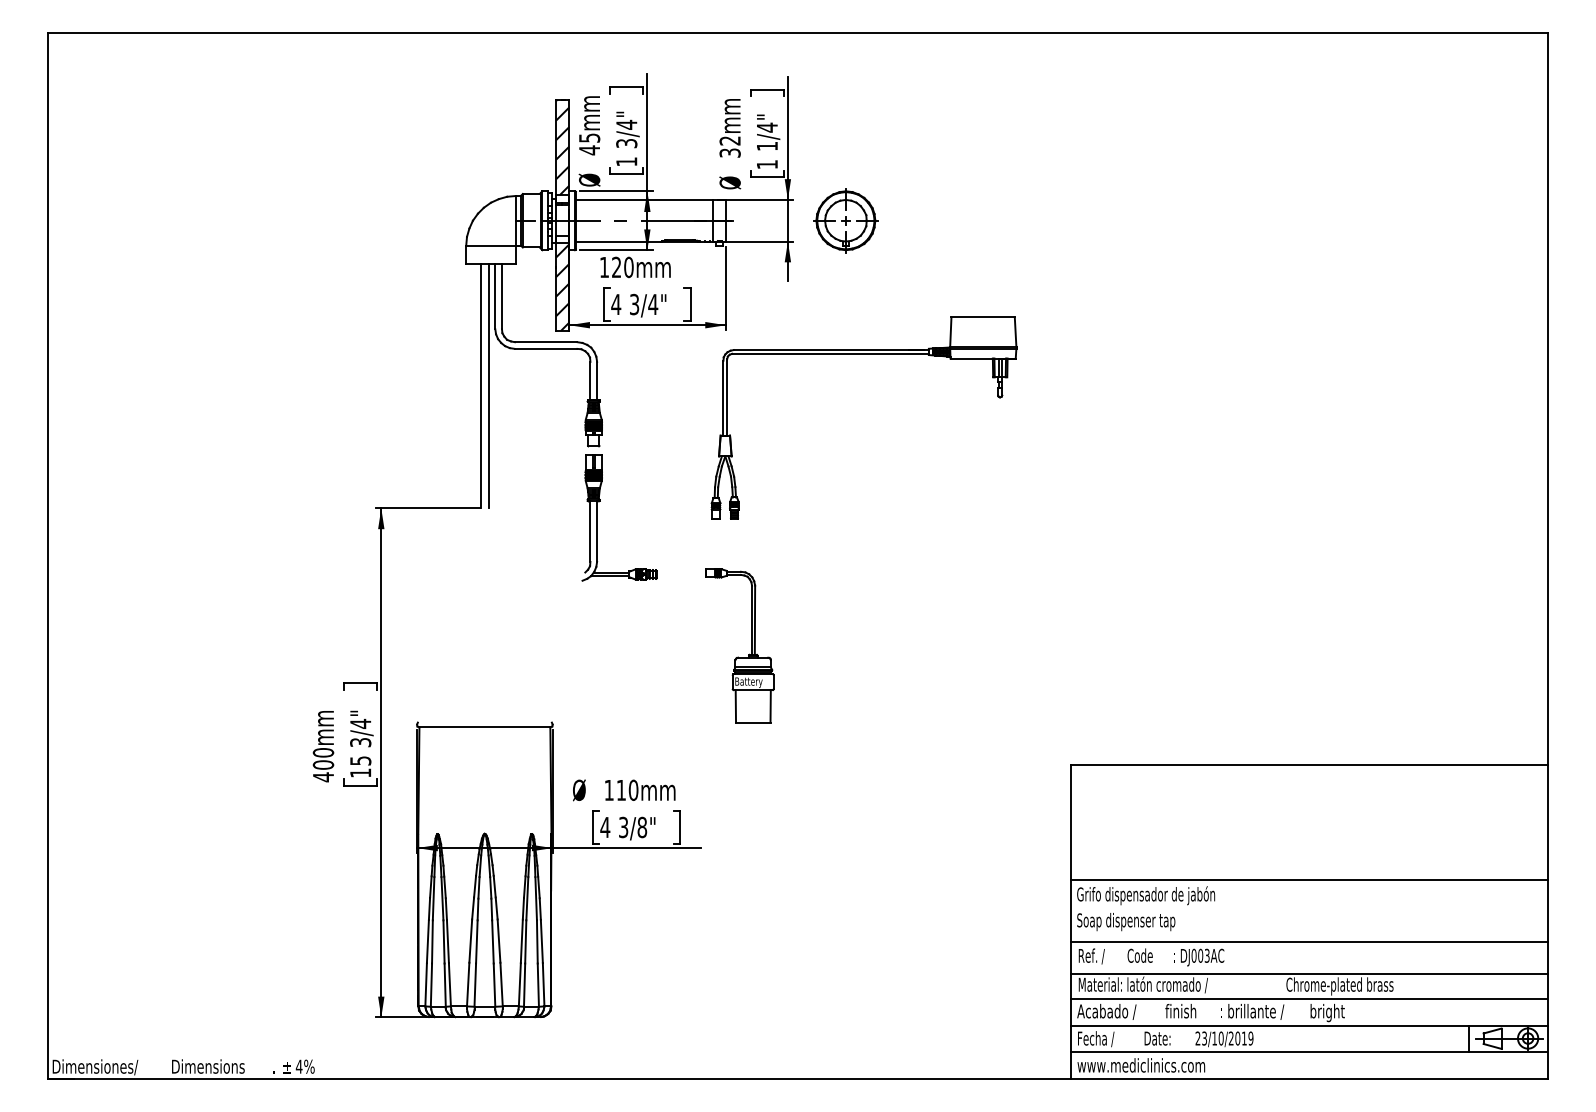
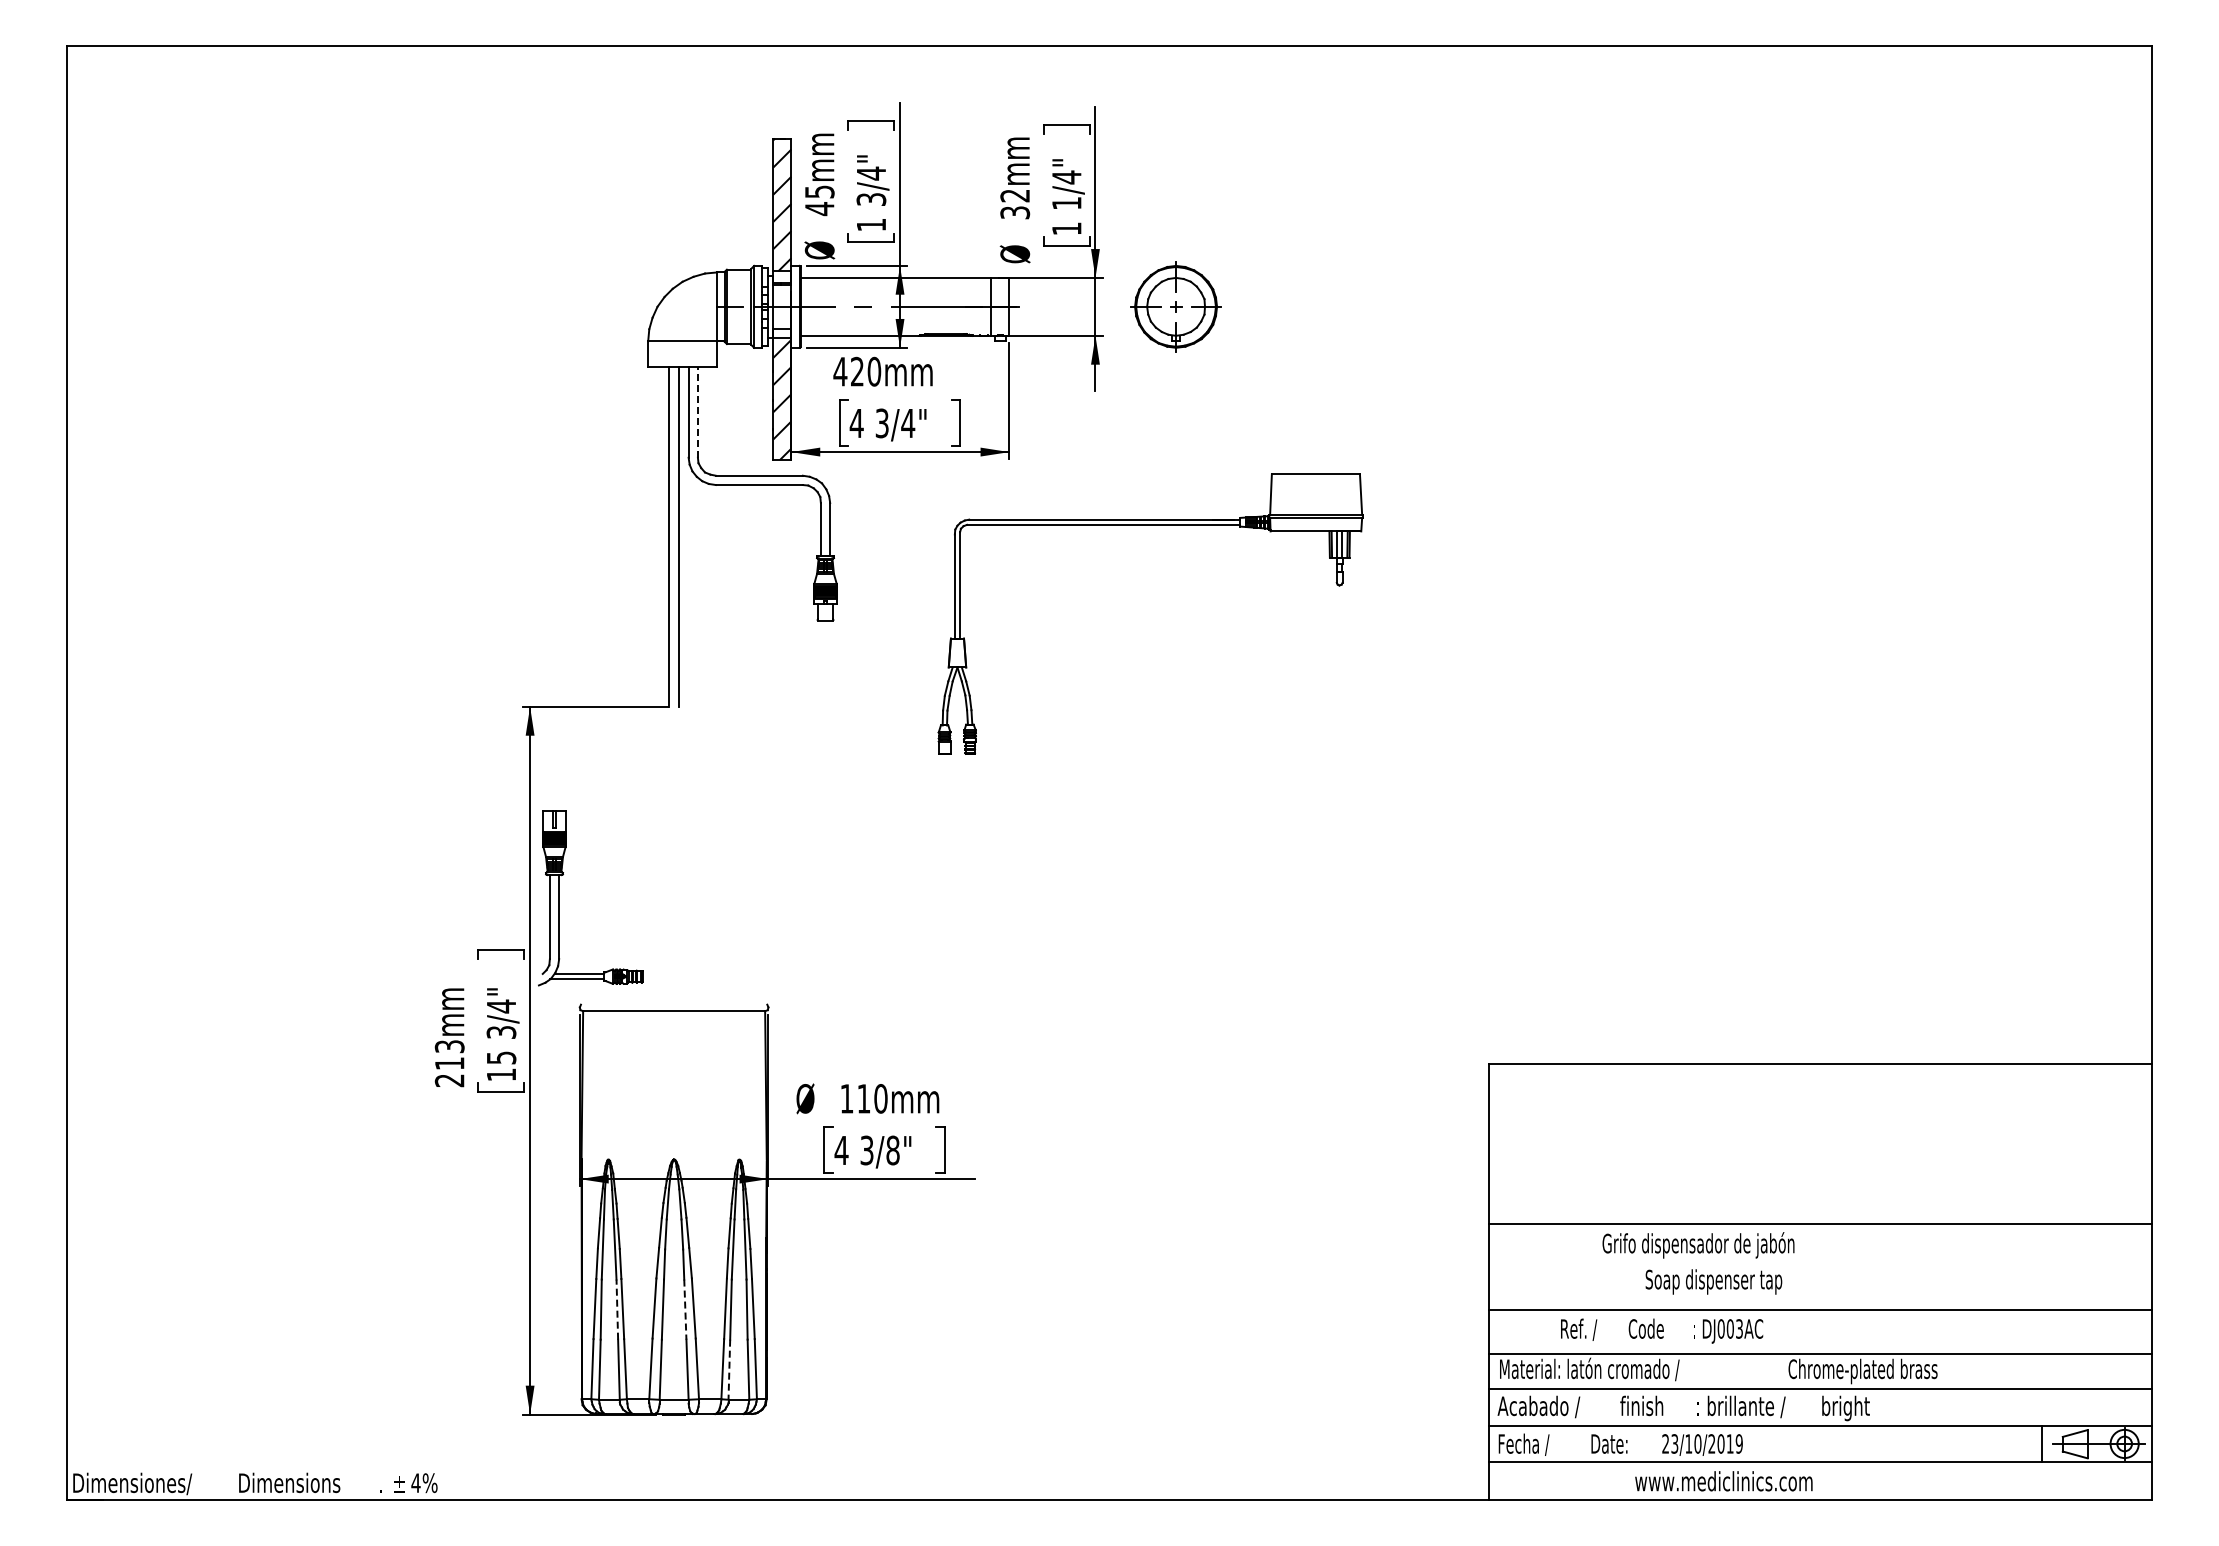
text: (604, 267) -> (840, 371), 120mm -> 420mm
line: (501, 296) -> (697, 411), solid -> dashed
part: (864, 354) -> (1150, 525), moved
part: (597, 518) -> (559, 898), moved
part: (739, 657) -> (1028, 913), removed
text: (323, 764) -> (449, 1063), 400mm -> 213mm
text: (1146, 895) -> (1698, 1245), moved
text: (1125, 921) -> (1713, 1281), moved
line: (444, 941) -> (617, 1309), solid -> dashed
line: (493, 942) -> (685, 1310), solid -> dashed
text: (1151, 956) -> (1662, 1330), moved
line: (524, 985) -> (729, 1370), solid -> dashed
text: (1141, 1065) -> (1723, 1481), moved

